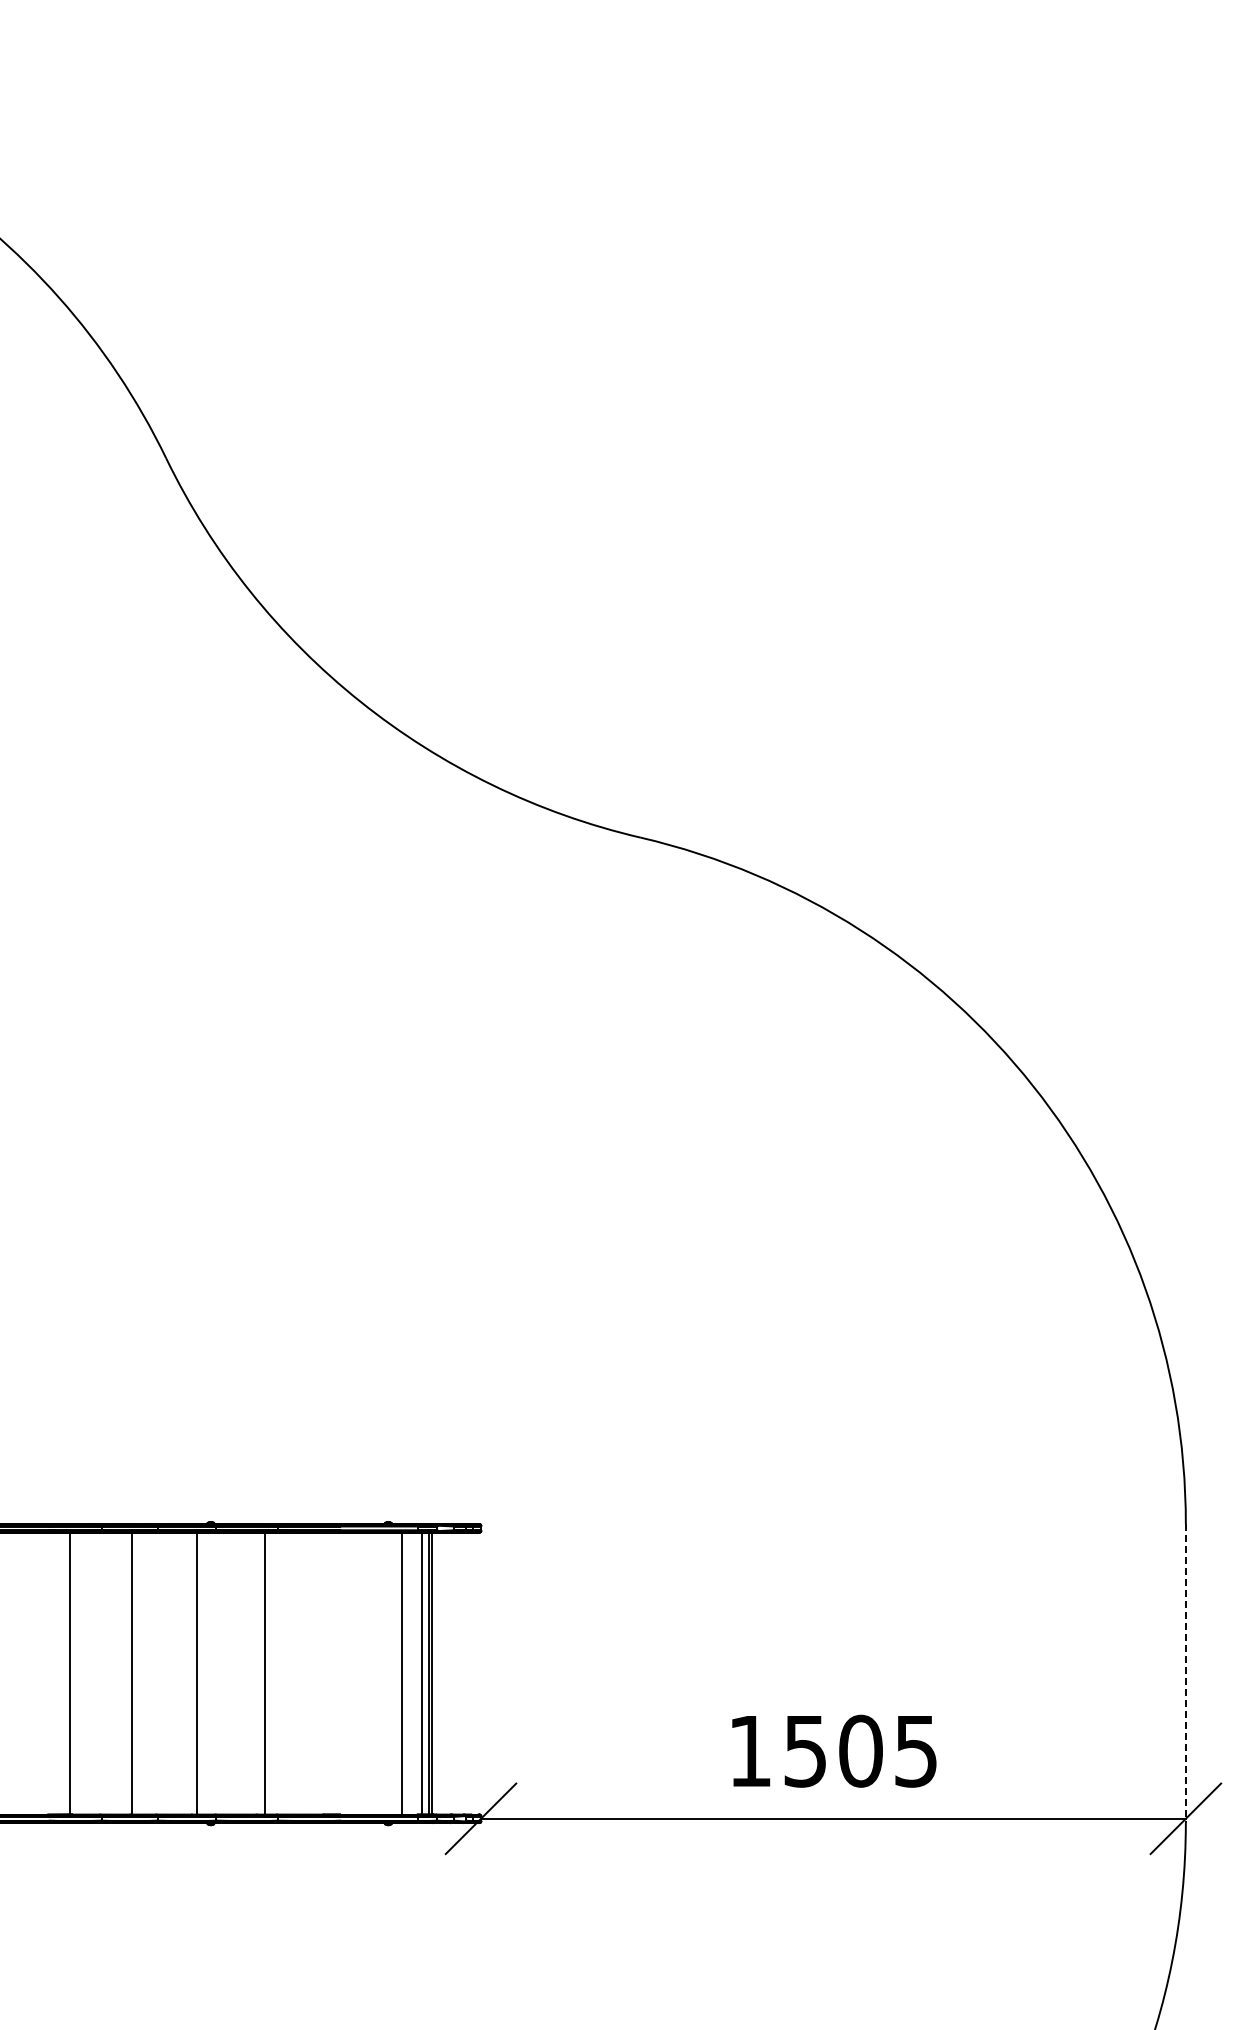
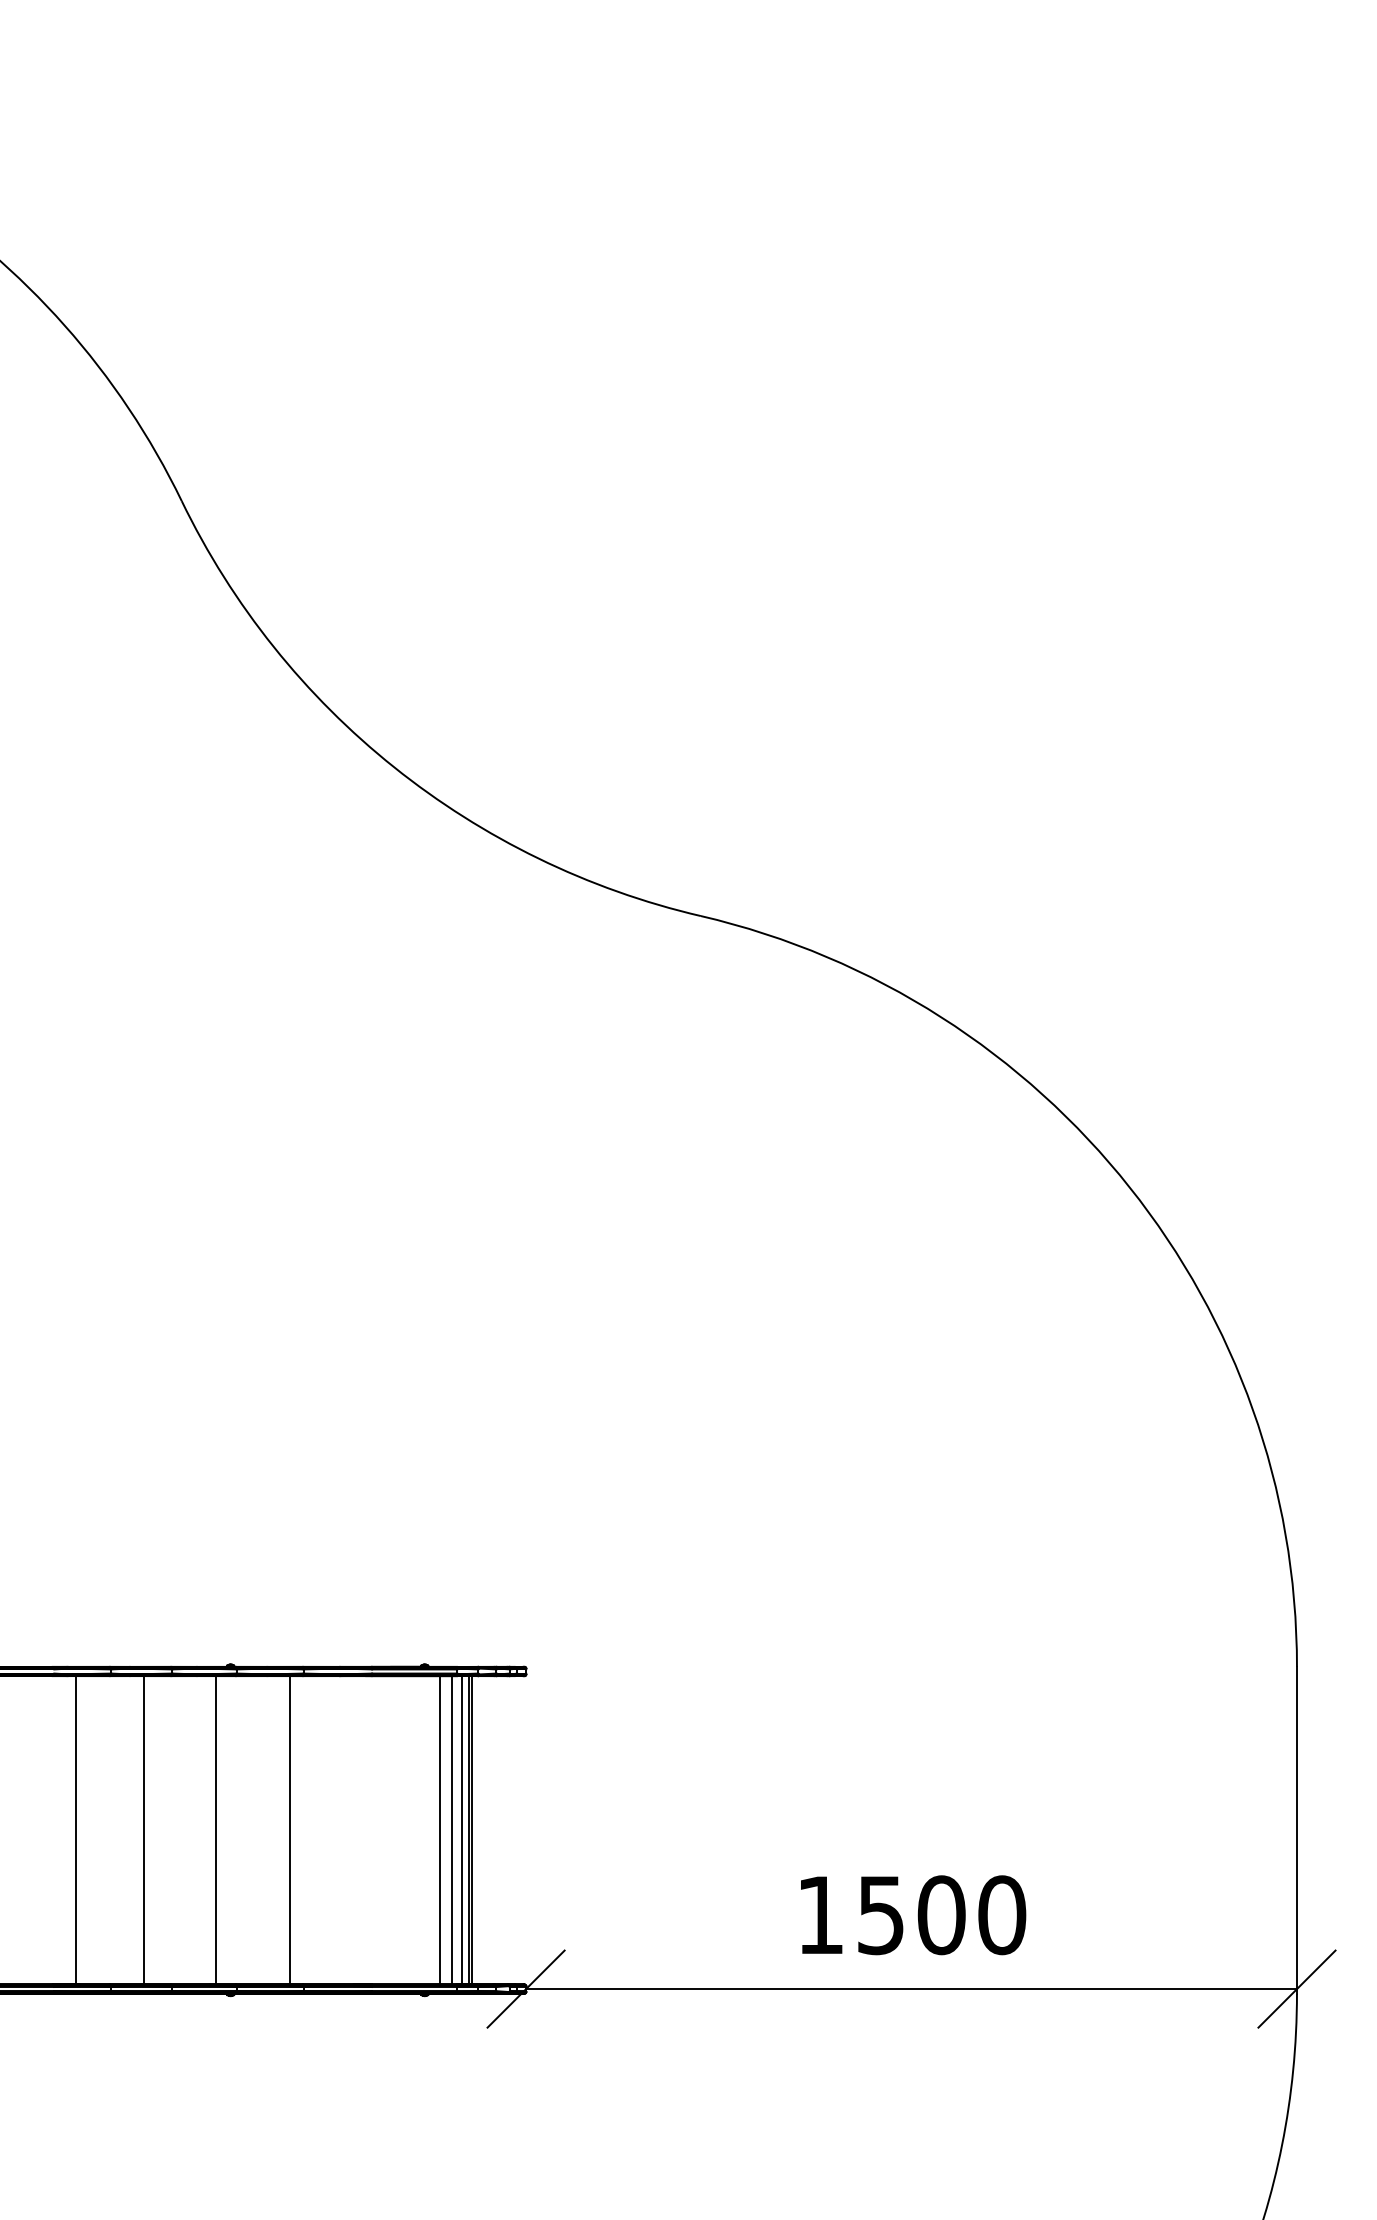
line: (413, 1673) -> (452, 1830), added
line: (1185, 1674) -> (1296, 1831), dashed -> solid
text: (916, 1750) -> (1002, 1914), 1505 -> 1500

